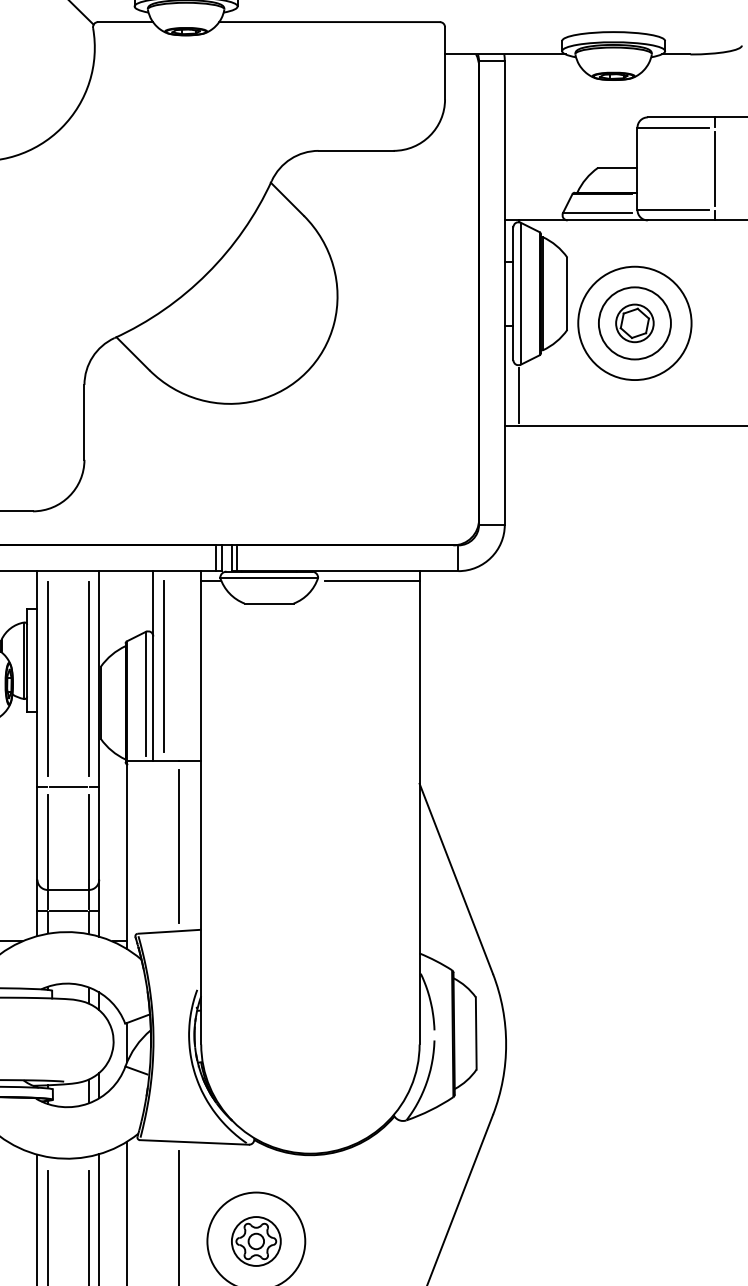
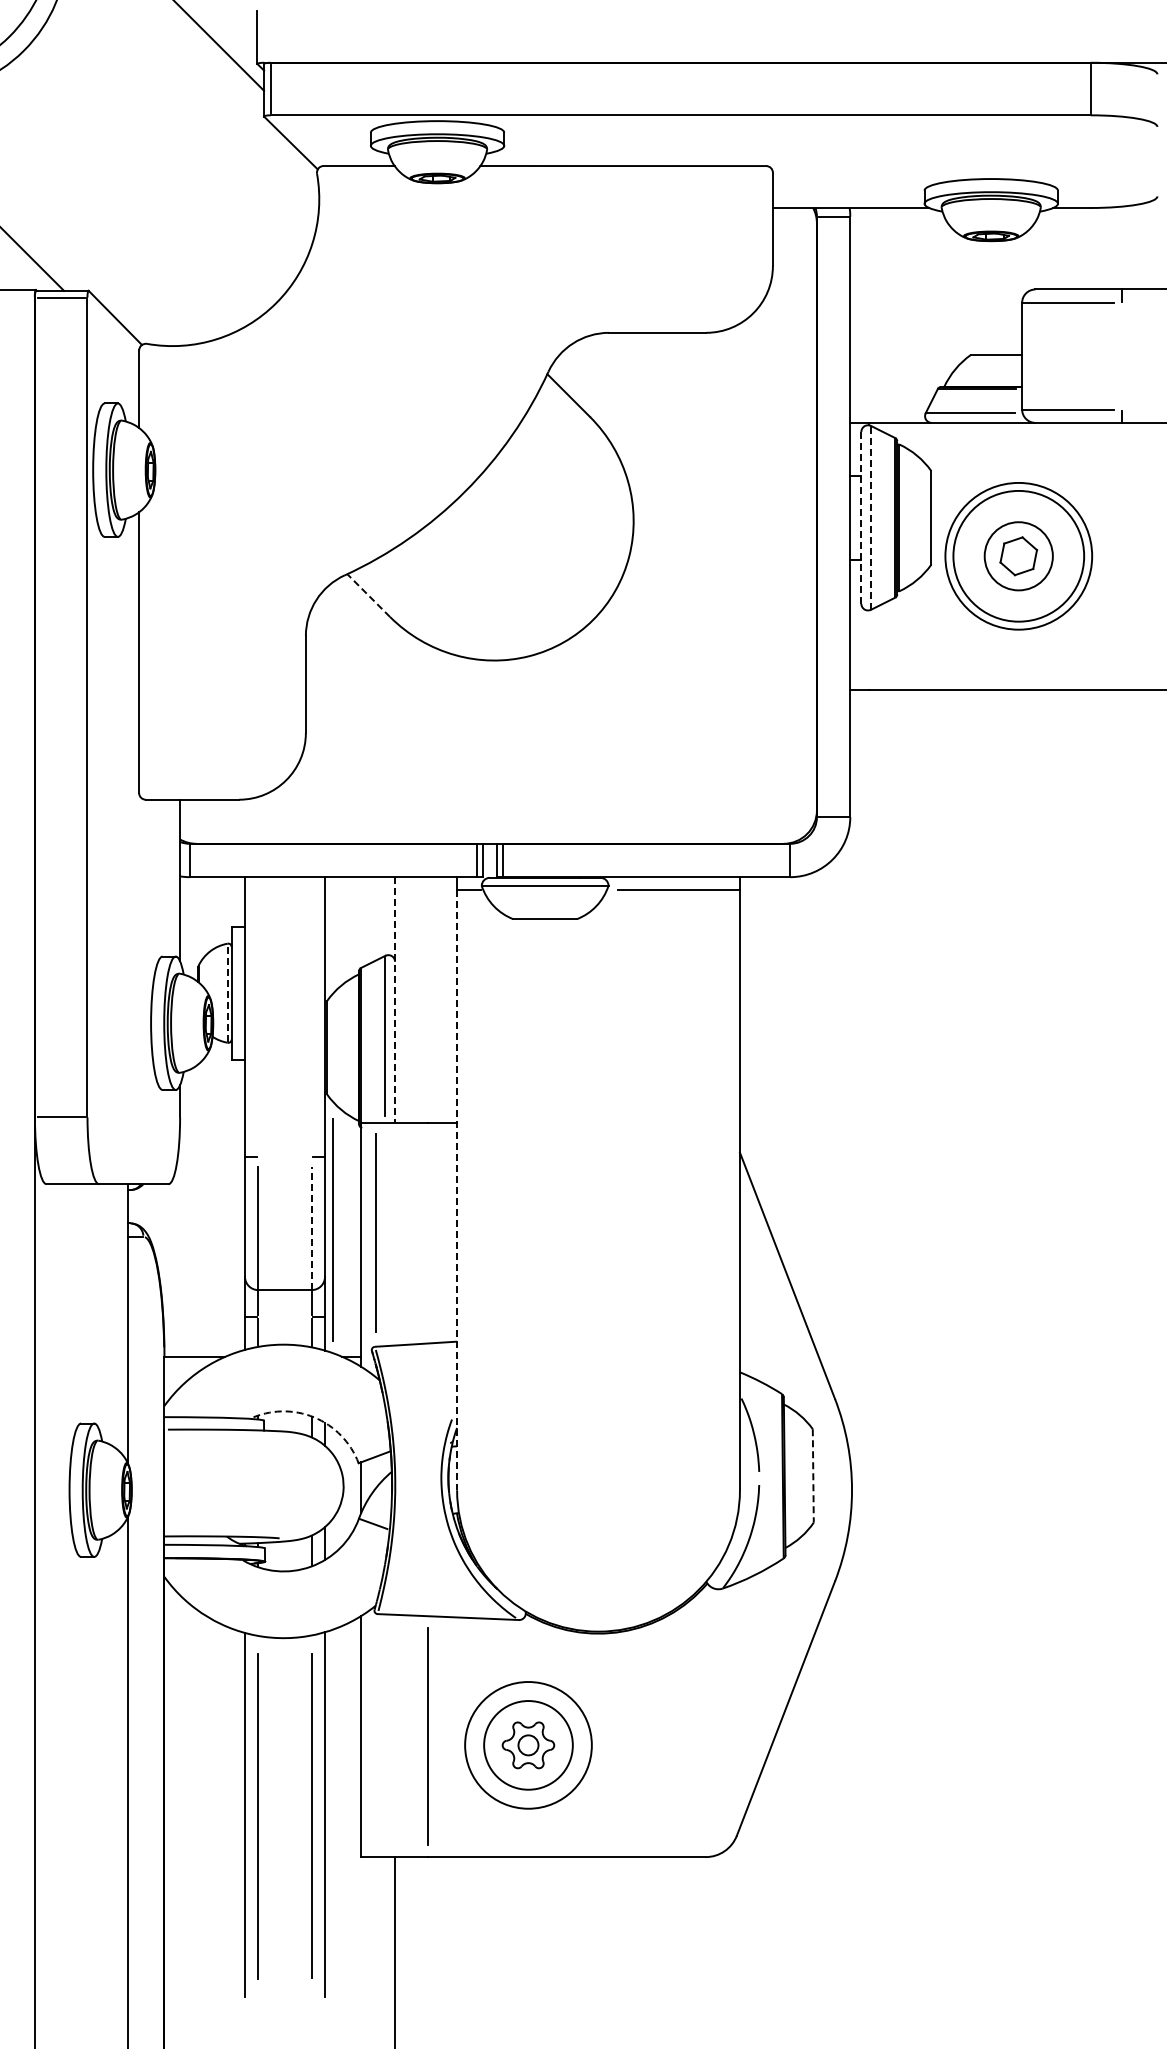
line: (714, 169) -> (1122, 356), removed
line: (513, 293) -> (861, 517), solid -> dashed
line: (521, 293) -> (871, 517), solid -> dashed
circle: (634, 322) -> (1018, 555), size x1.4
circle: (634, 323) -> (1018, 556), size x1.4
line: (132, 353) -> (368, 595), solid -> dashed
line: (519, 395) -> (869, 649), removed
line: (23, 660) -> (227, 993), solid -> dashed
line: (162, 665) -> (332, 1229), moved
line: (153, 666) -> (395, 1000), solid -> dashed
line: (47, 678) -> (258, 1016), removed
line: (88, 678) -> (311, 1016), removed
line: (67, 786) -> (284, 1156), removed
line: (201, 813) -> (457, 1190), solid -> dashed
line: (88, 841) -> (311, 1227), solid -> dashed
line: (178, 845) -> (375, 1232), moved
line: (67, 911) -> (284, 1317), removed
arc: (91, 988) -> (314, 1417), solid -> dashed
line: (476, 1033) -> (813, 1475), solid -> dashed
circle: (256, 1241) -> (528, 1745), size x1.4

